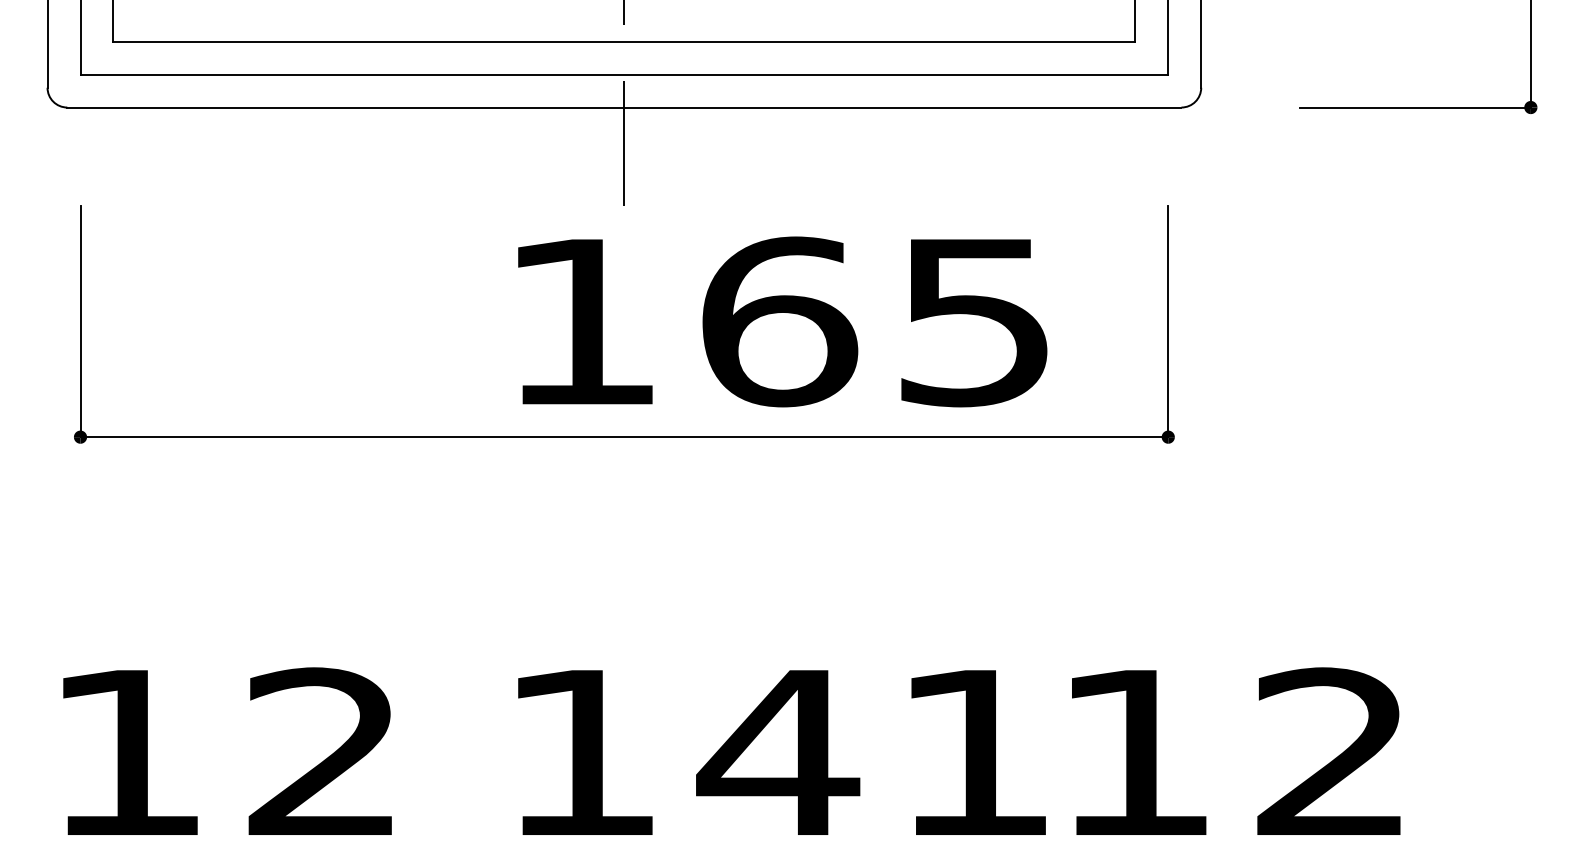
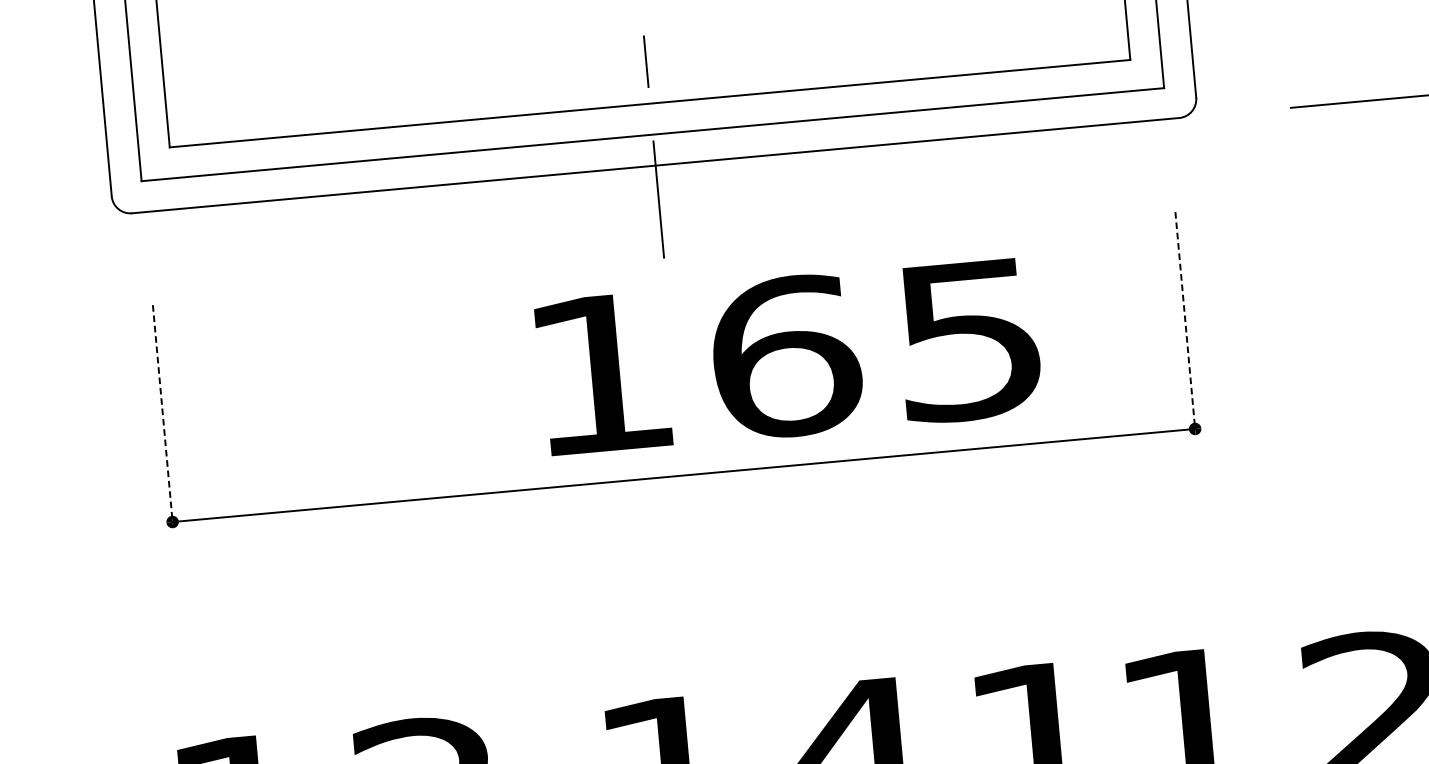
text: (782, 321) -> (788, 356), moved
line: (80, 322) -> (162, 414), solid -> dashed
line: (1168, 322) -> (1185, 321), solid -> dashed

